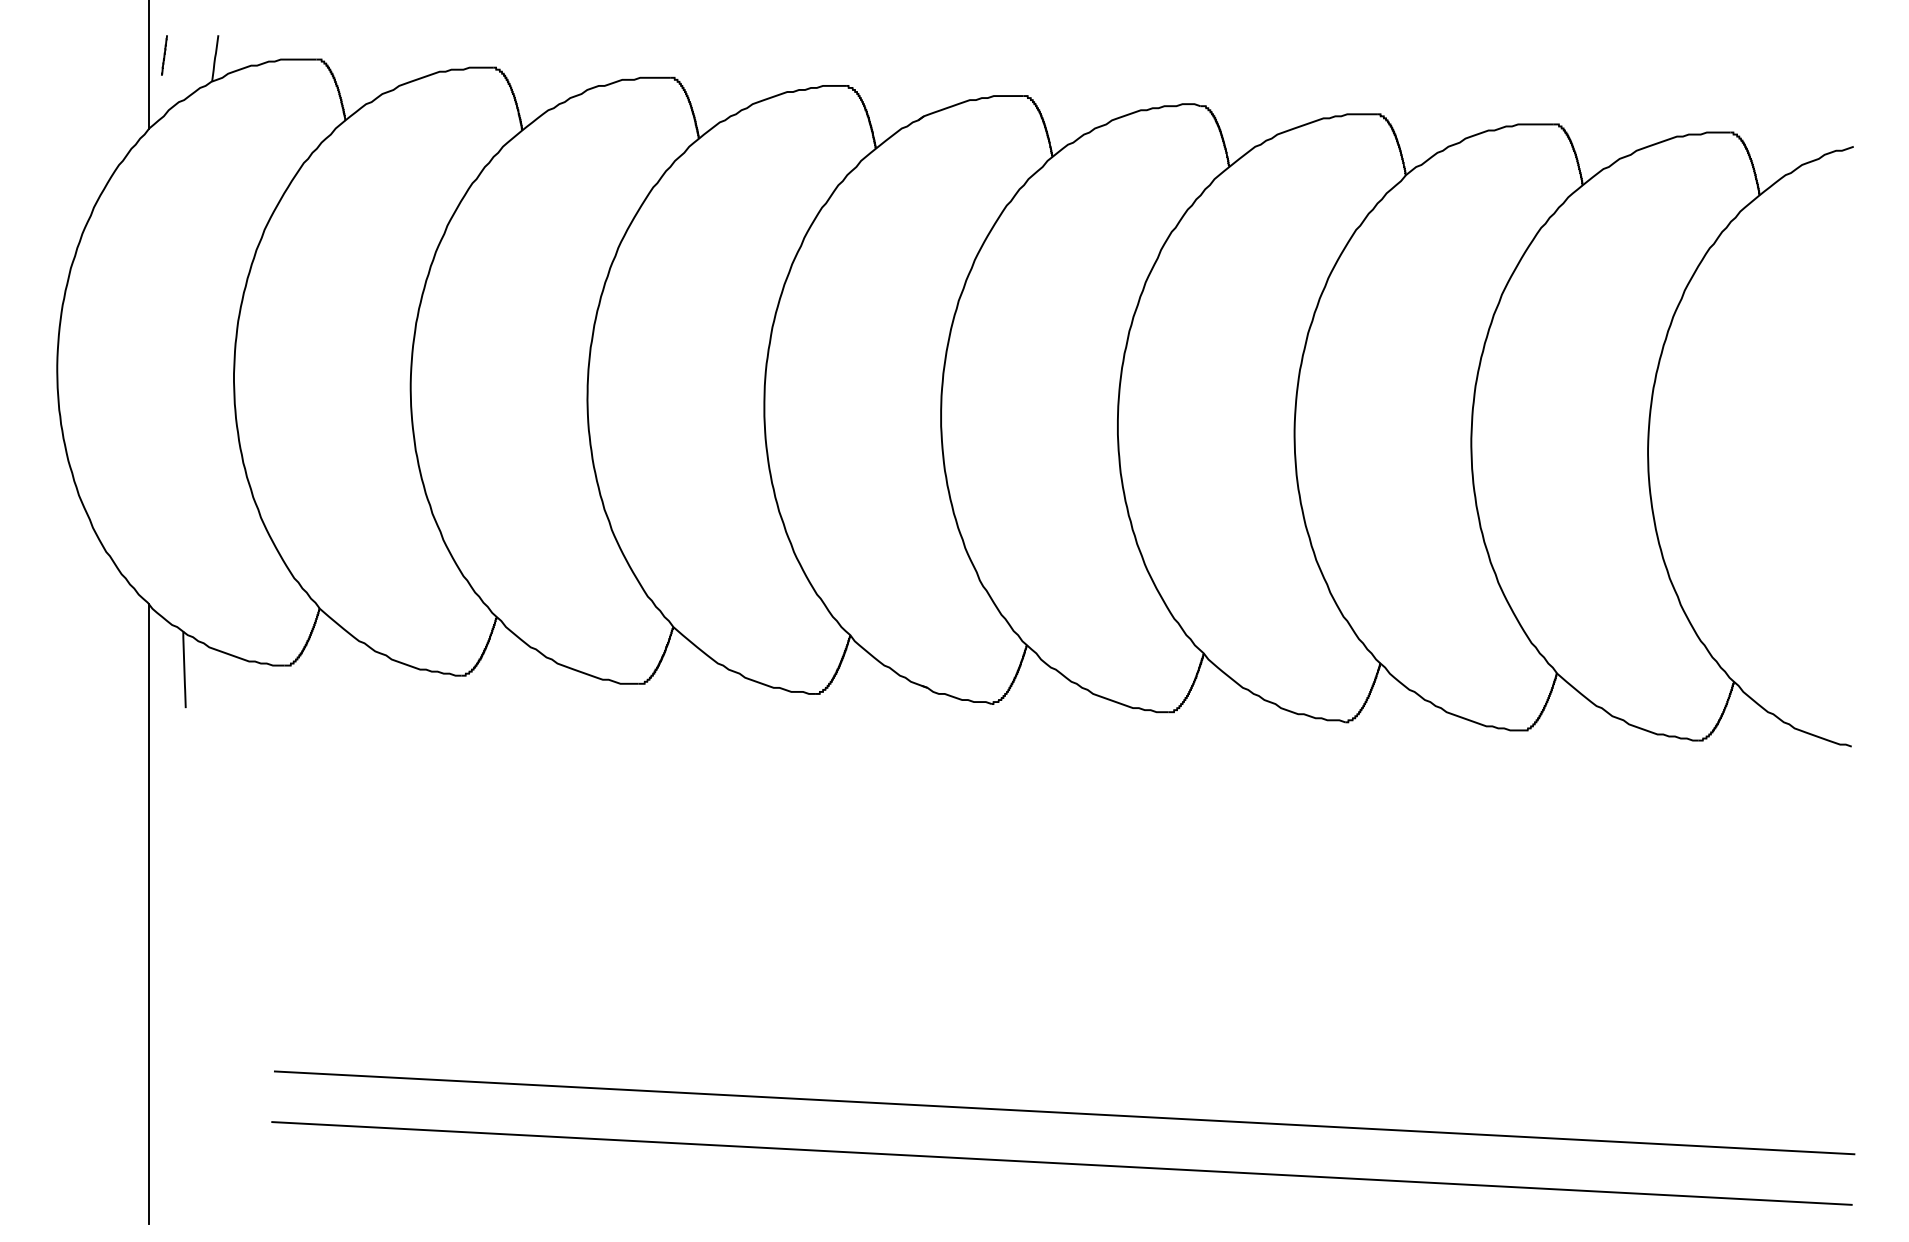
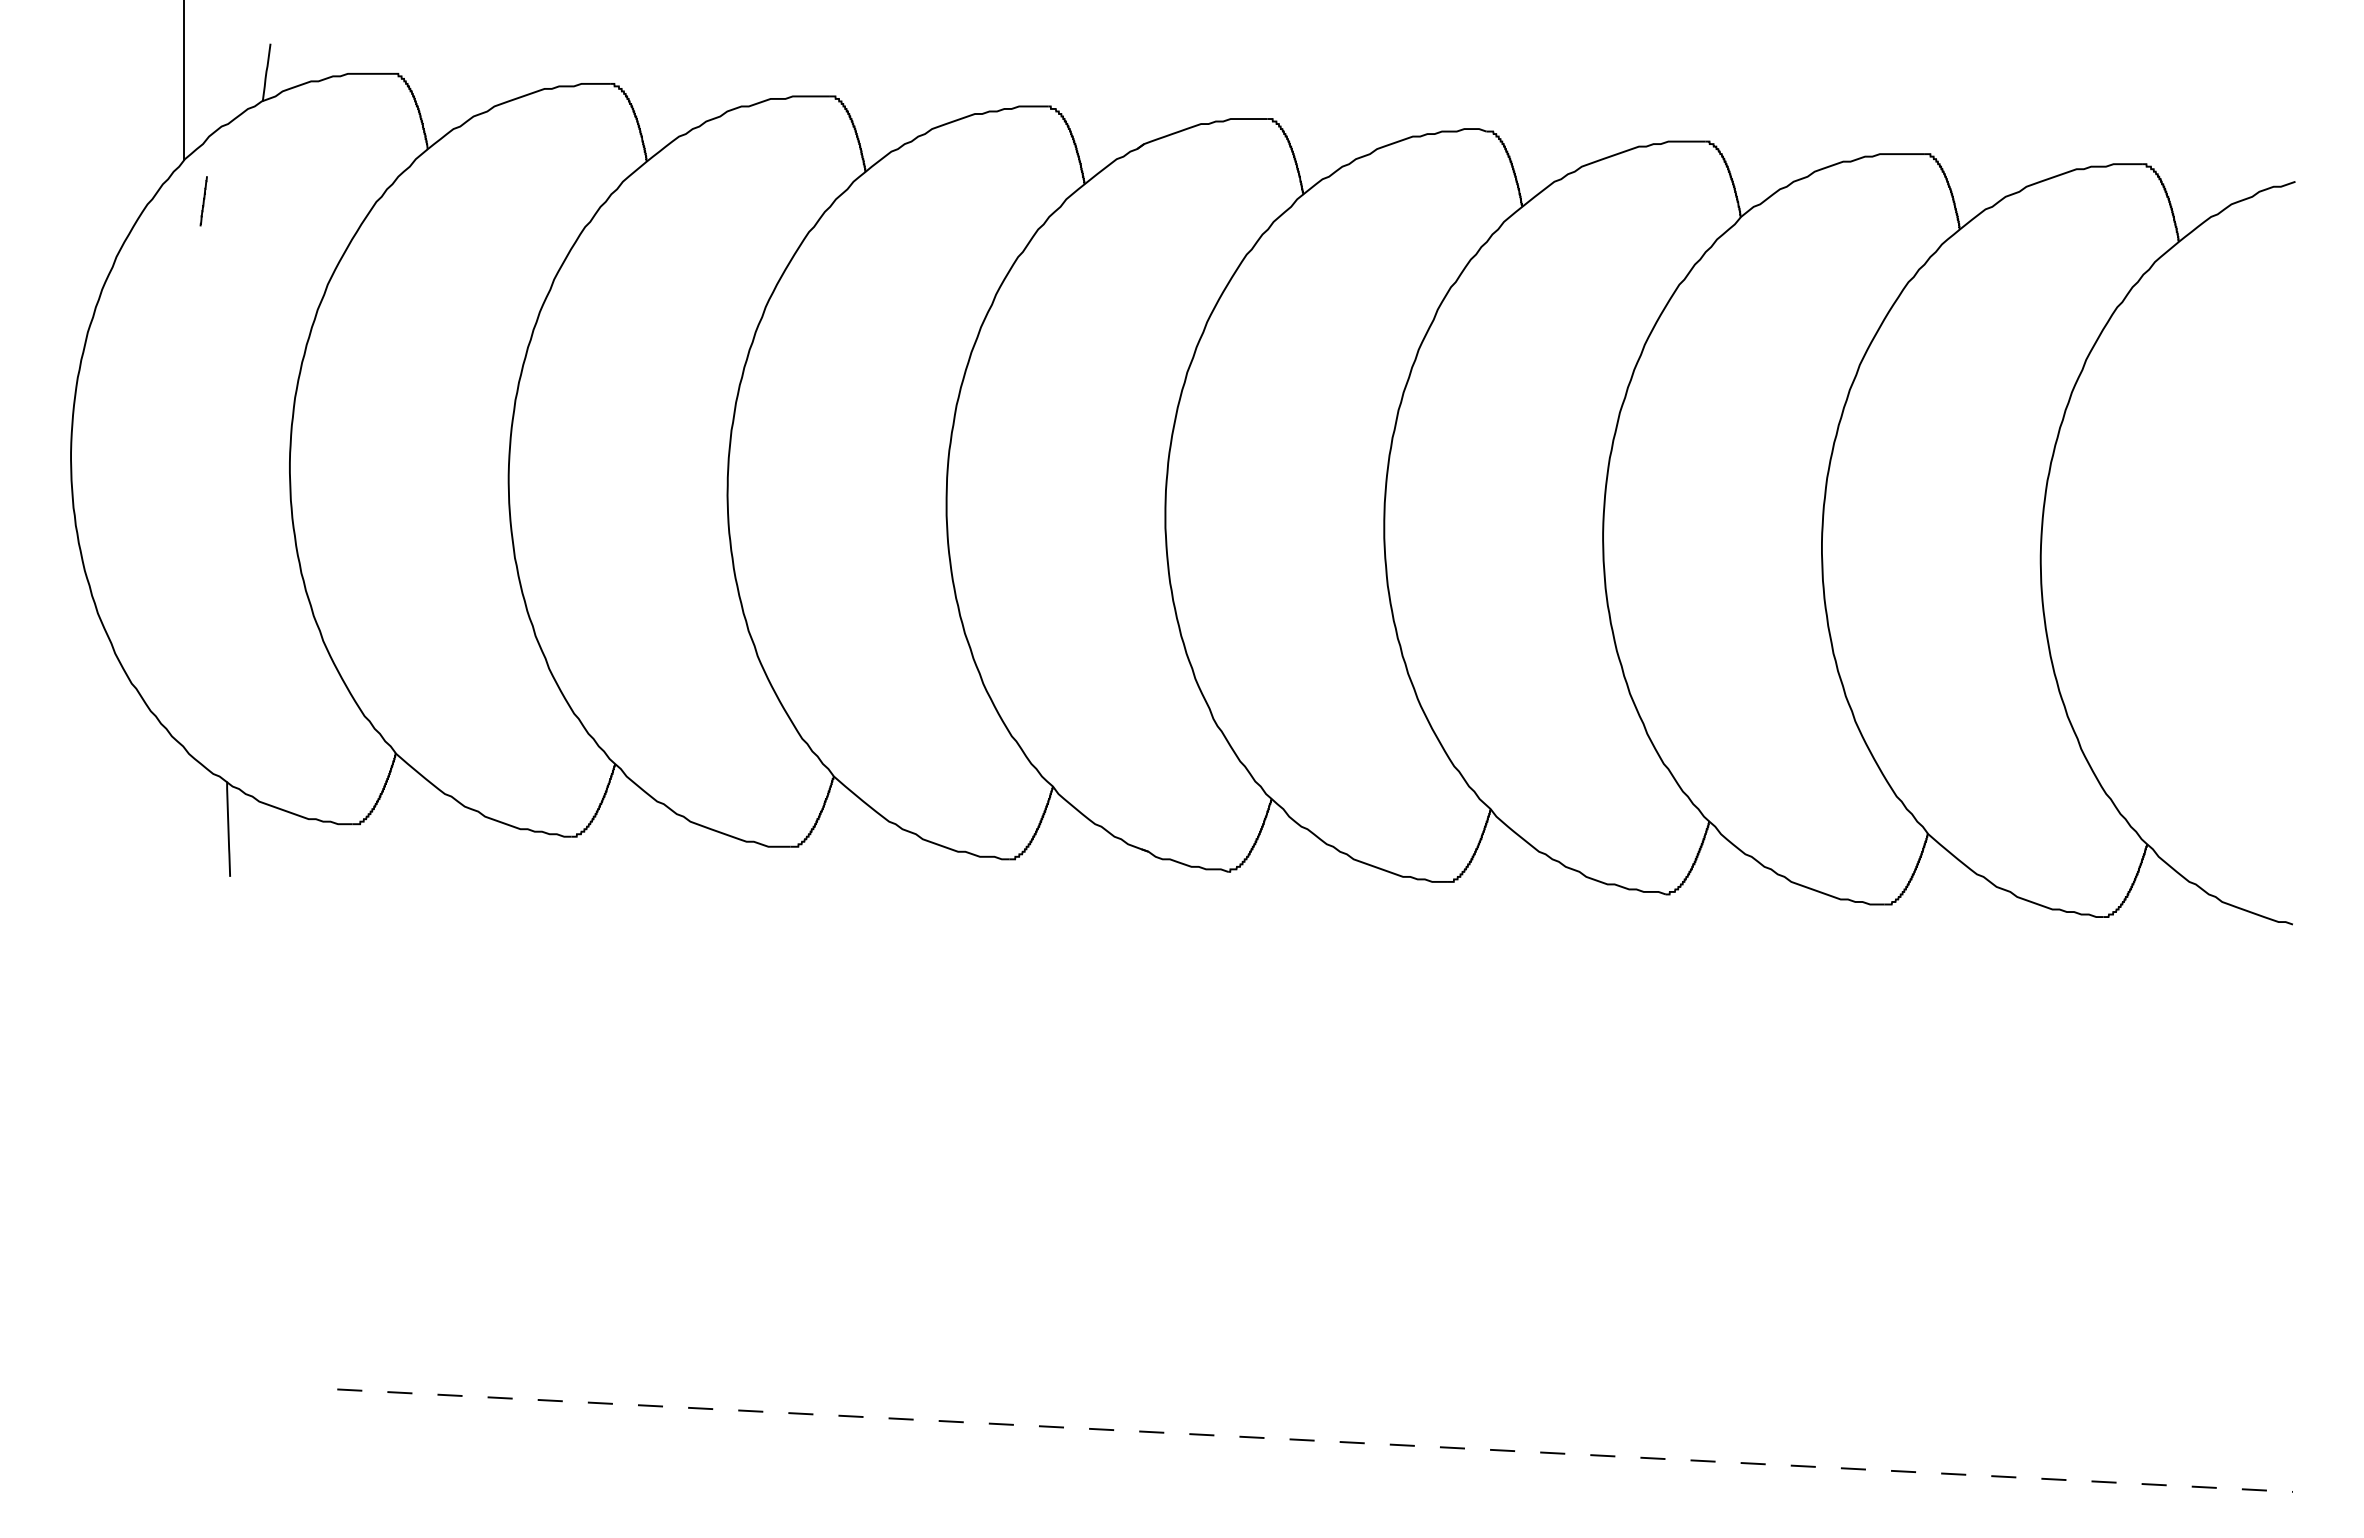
line: (164, 55) -> (203, 201), moved
line: (148, 913) -> (184, 1131), removed
line: (1064, 1112) -> (1318, 1377), removed
line: (1061, 1163) -> (1314, 1440), solid -> dashed

